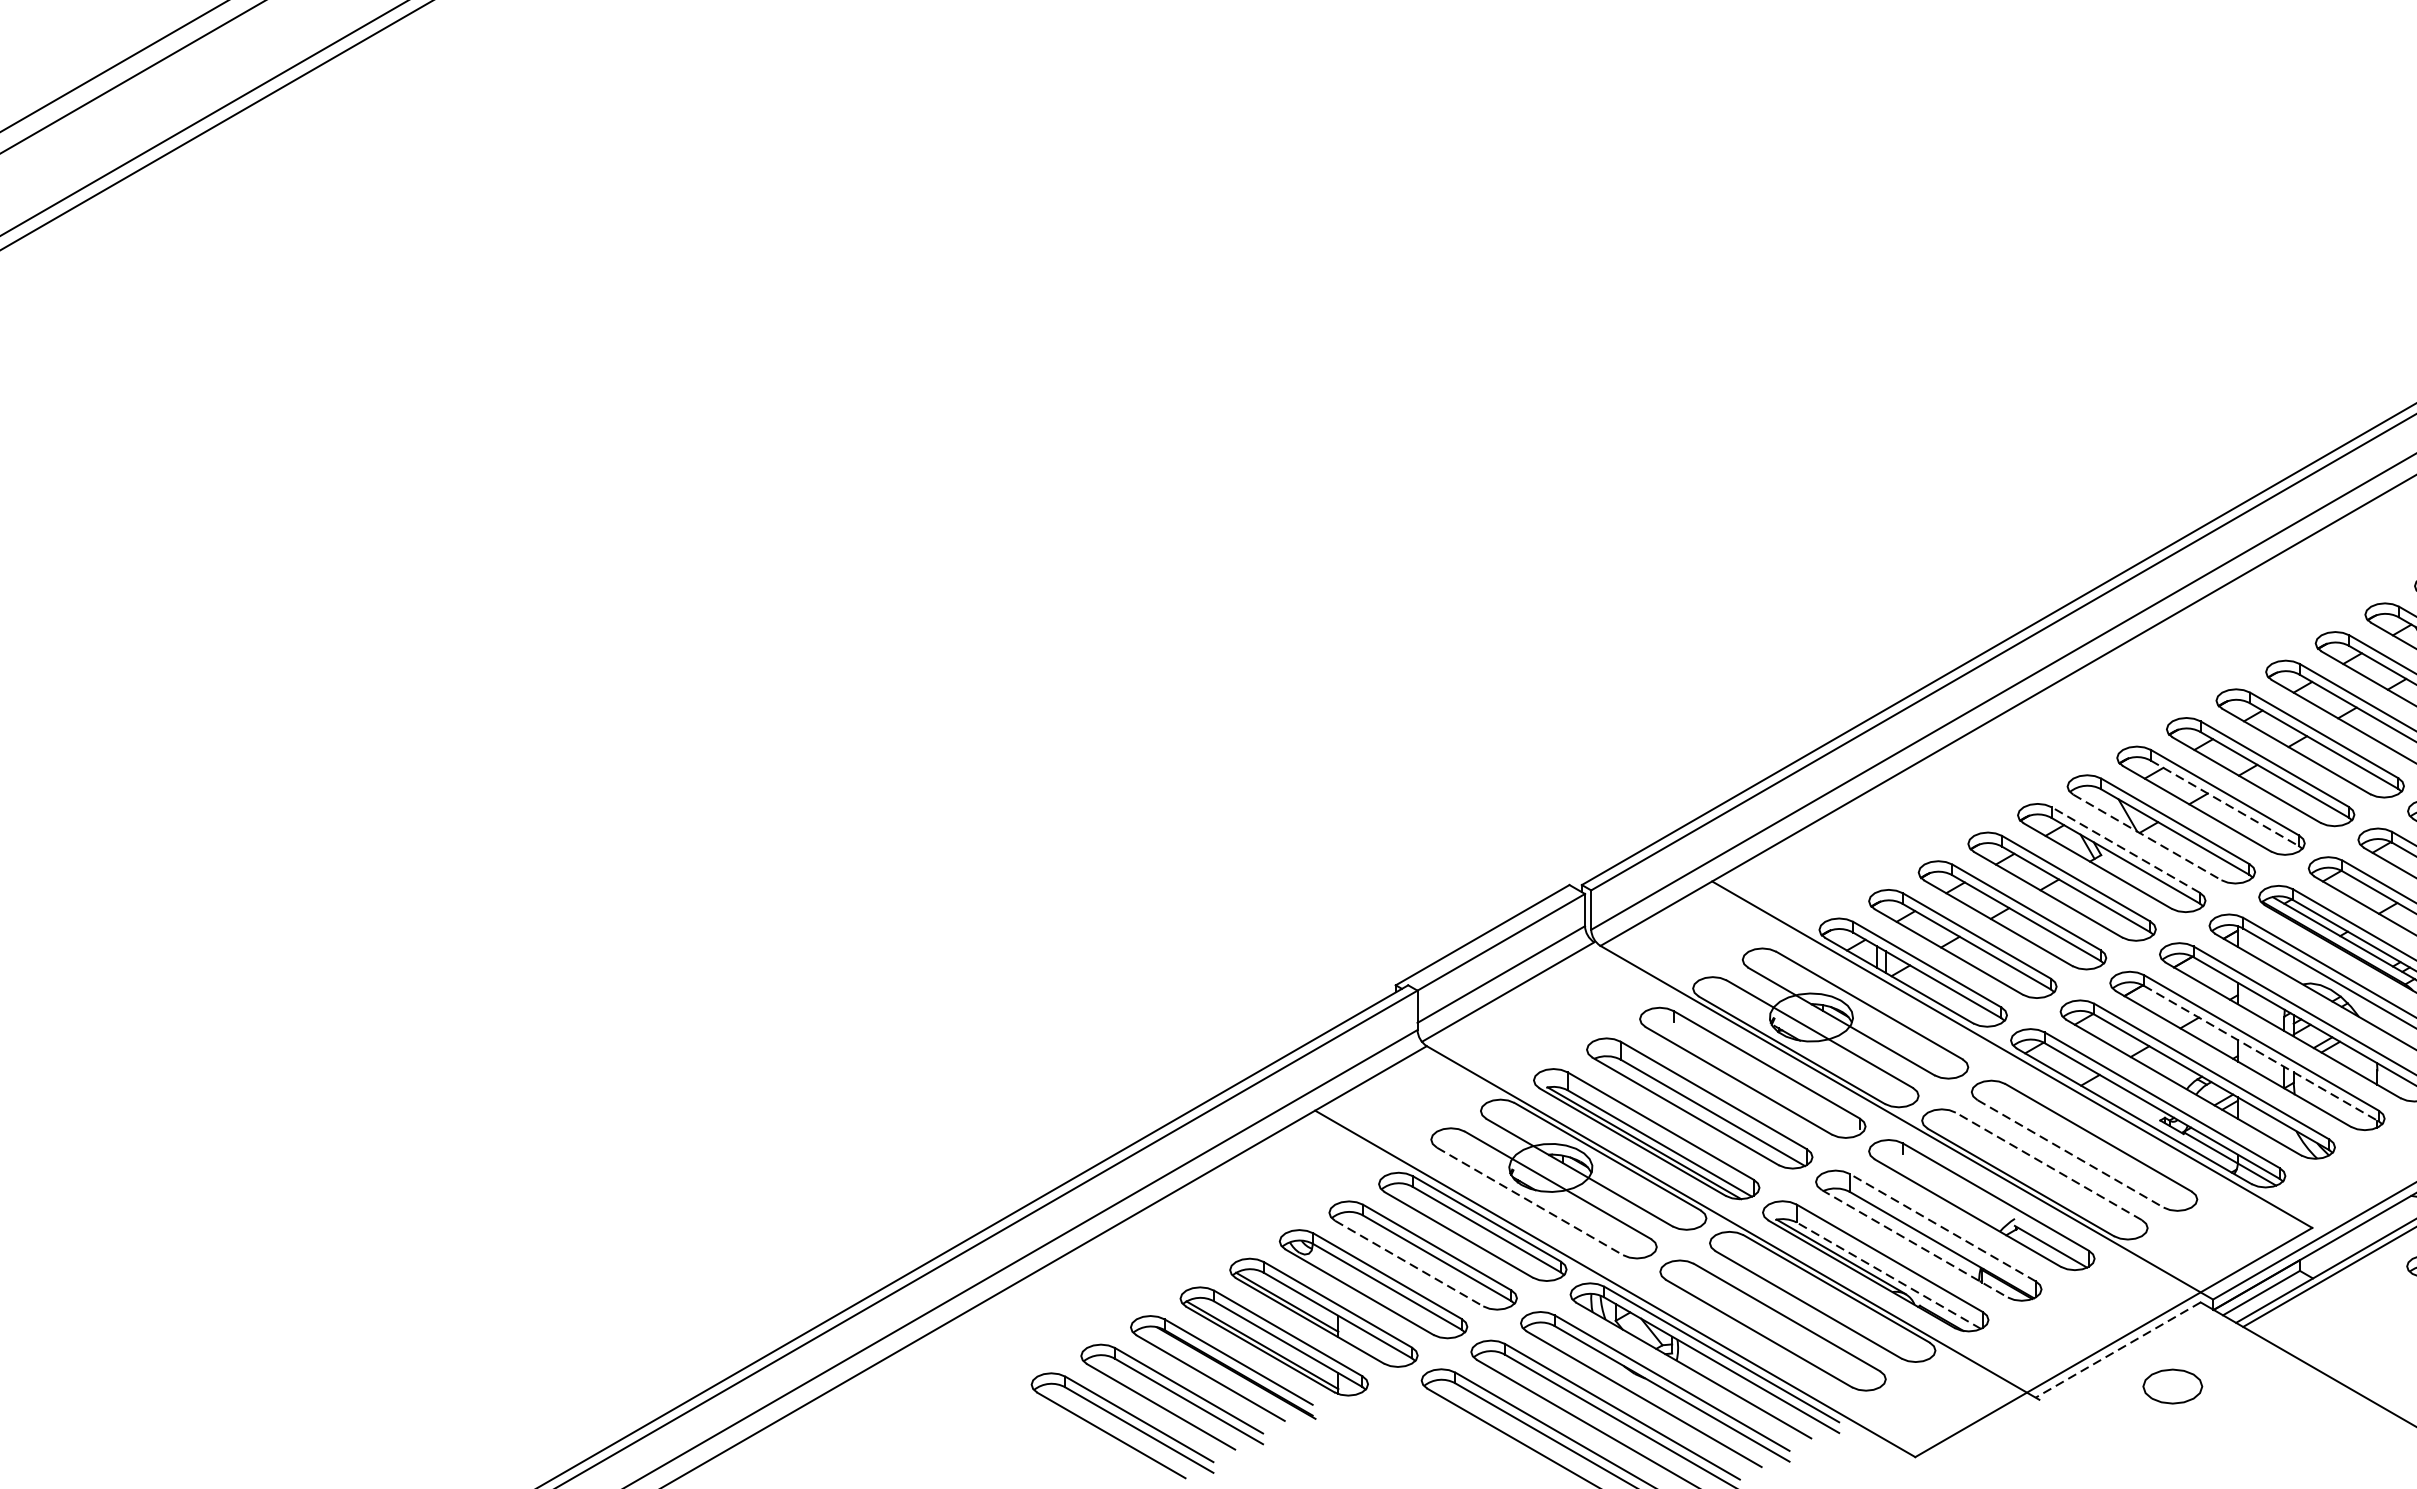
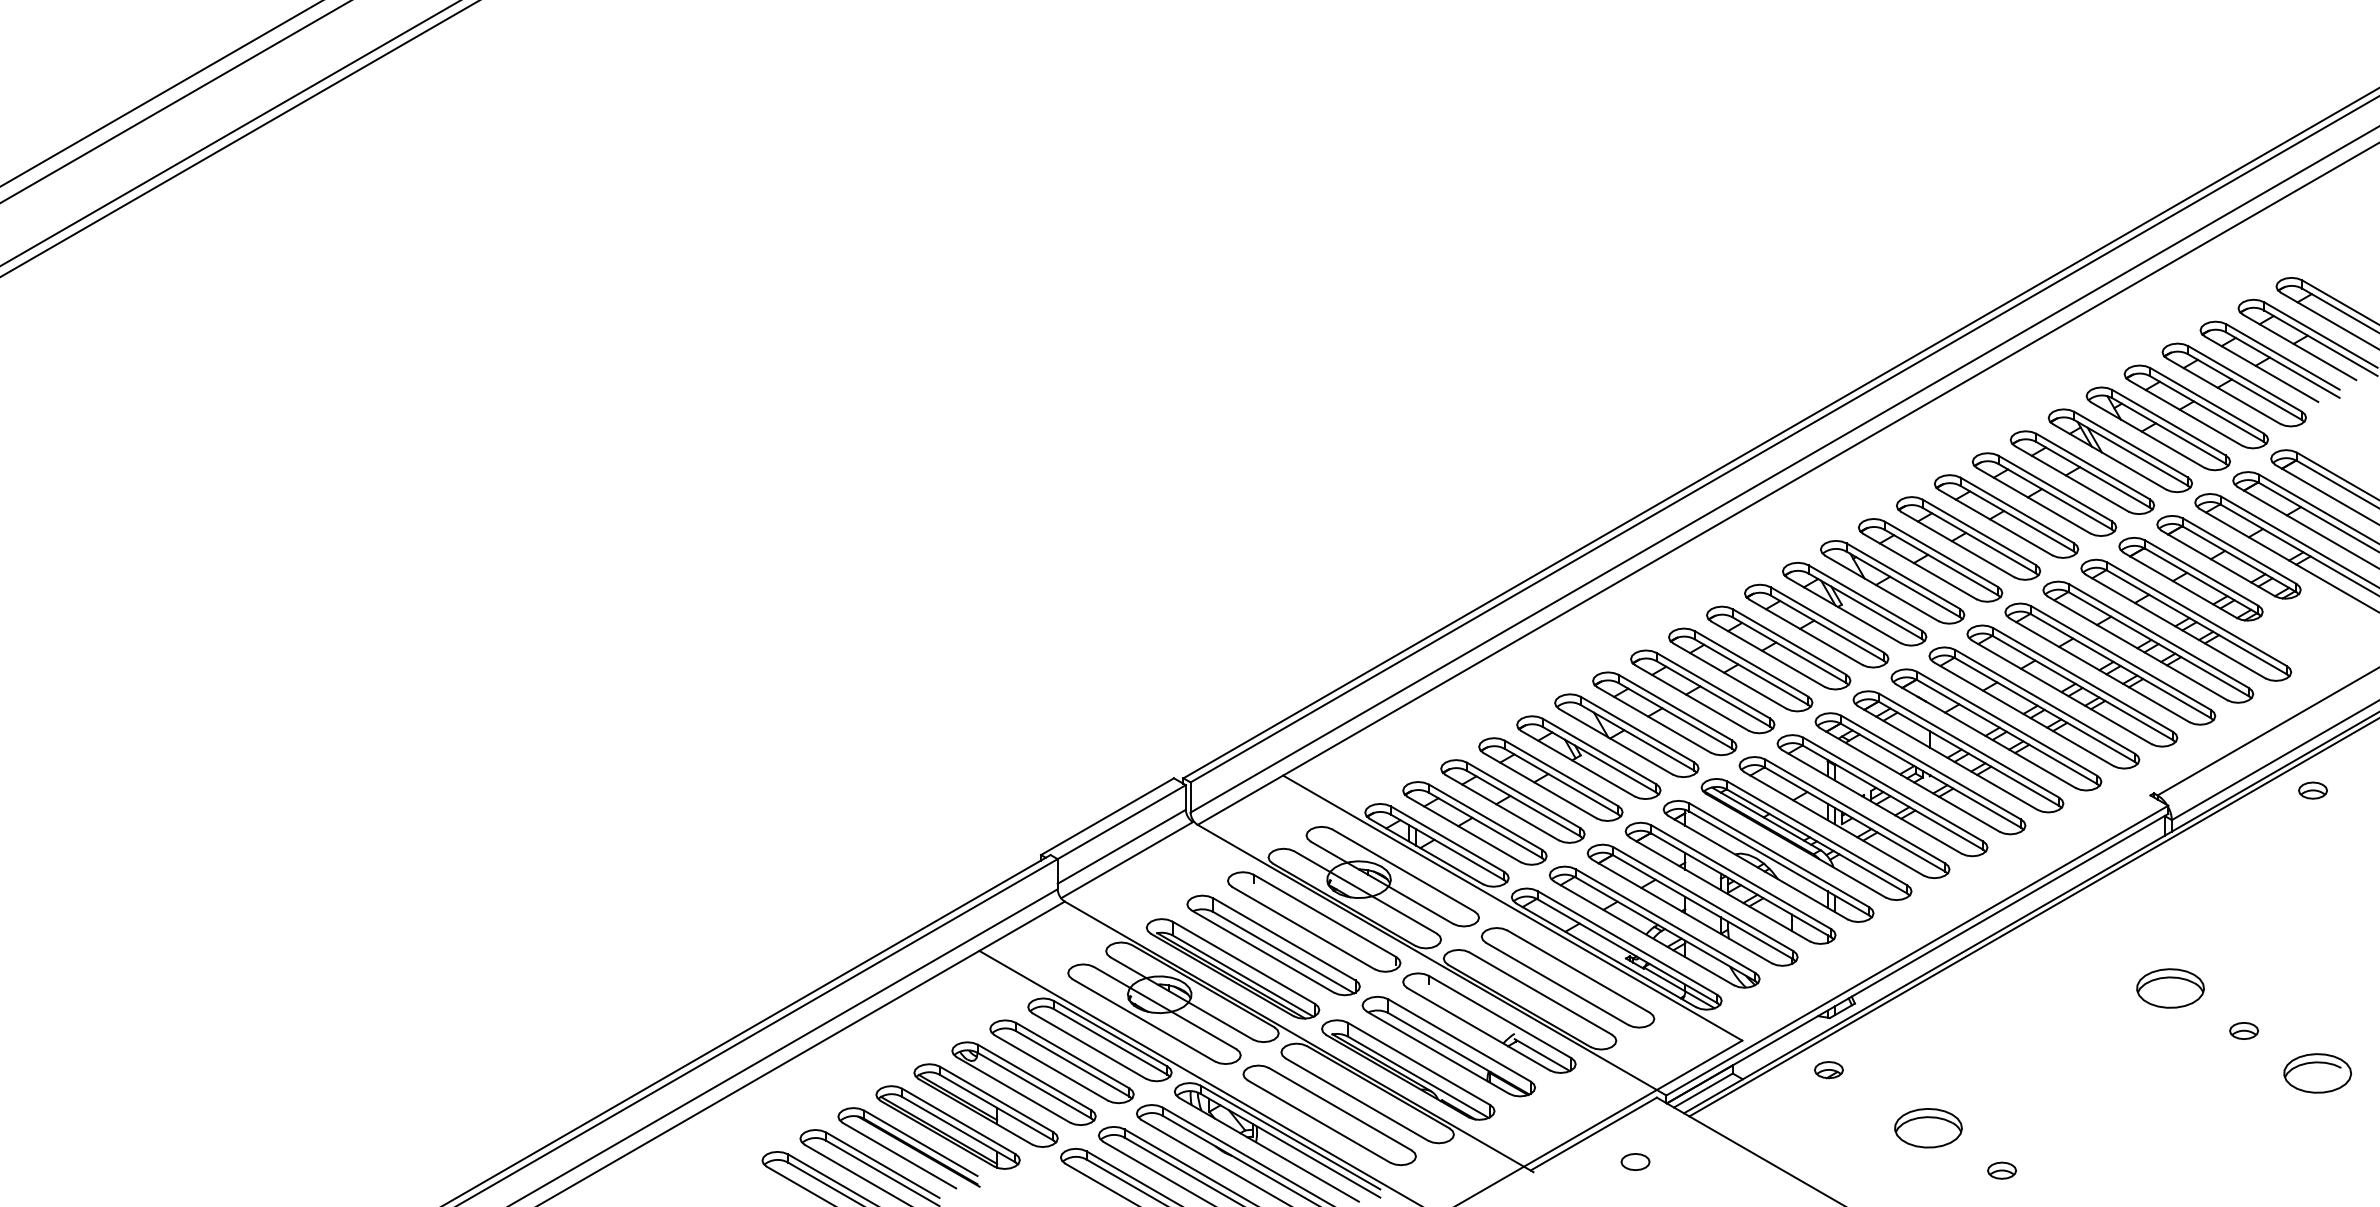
line: (2224, 804) -> (1675, 716), dashed -> solid
line: (2147, 838) -> (1616, 742), dashed -> solid
line: (2125, 849) -> (1599, 751), dashed -> solid
line: (2261, 1053) -> (1703, 907), dashed -> solid
line: (2070, 1154) -> (1557, 984), dashed -> solid
line: (2048, 1166) -> (1540, 993), dashed -> solid
line: (1530, 1201) -> (1144, 1020), dashed -> solid
line: (1942, 1227) -> (1459, 1040), dashed -> solid
line: (1915, 1244) -> (1438, 1053), dashed -> solid
line: (1409, 1264) -> (1051, 1068), dashed -> solid
line: (1887, 1274) -> (1417, 1076), dashed -> solid
line: (2117, 1350) -> (1593, 1134), dashed -> solid
part: (2172, 1385) -> (1635, 1161), size x0.62

